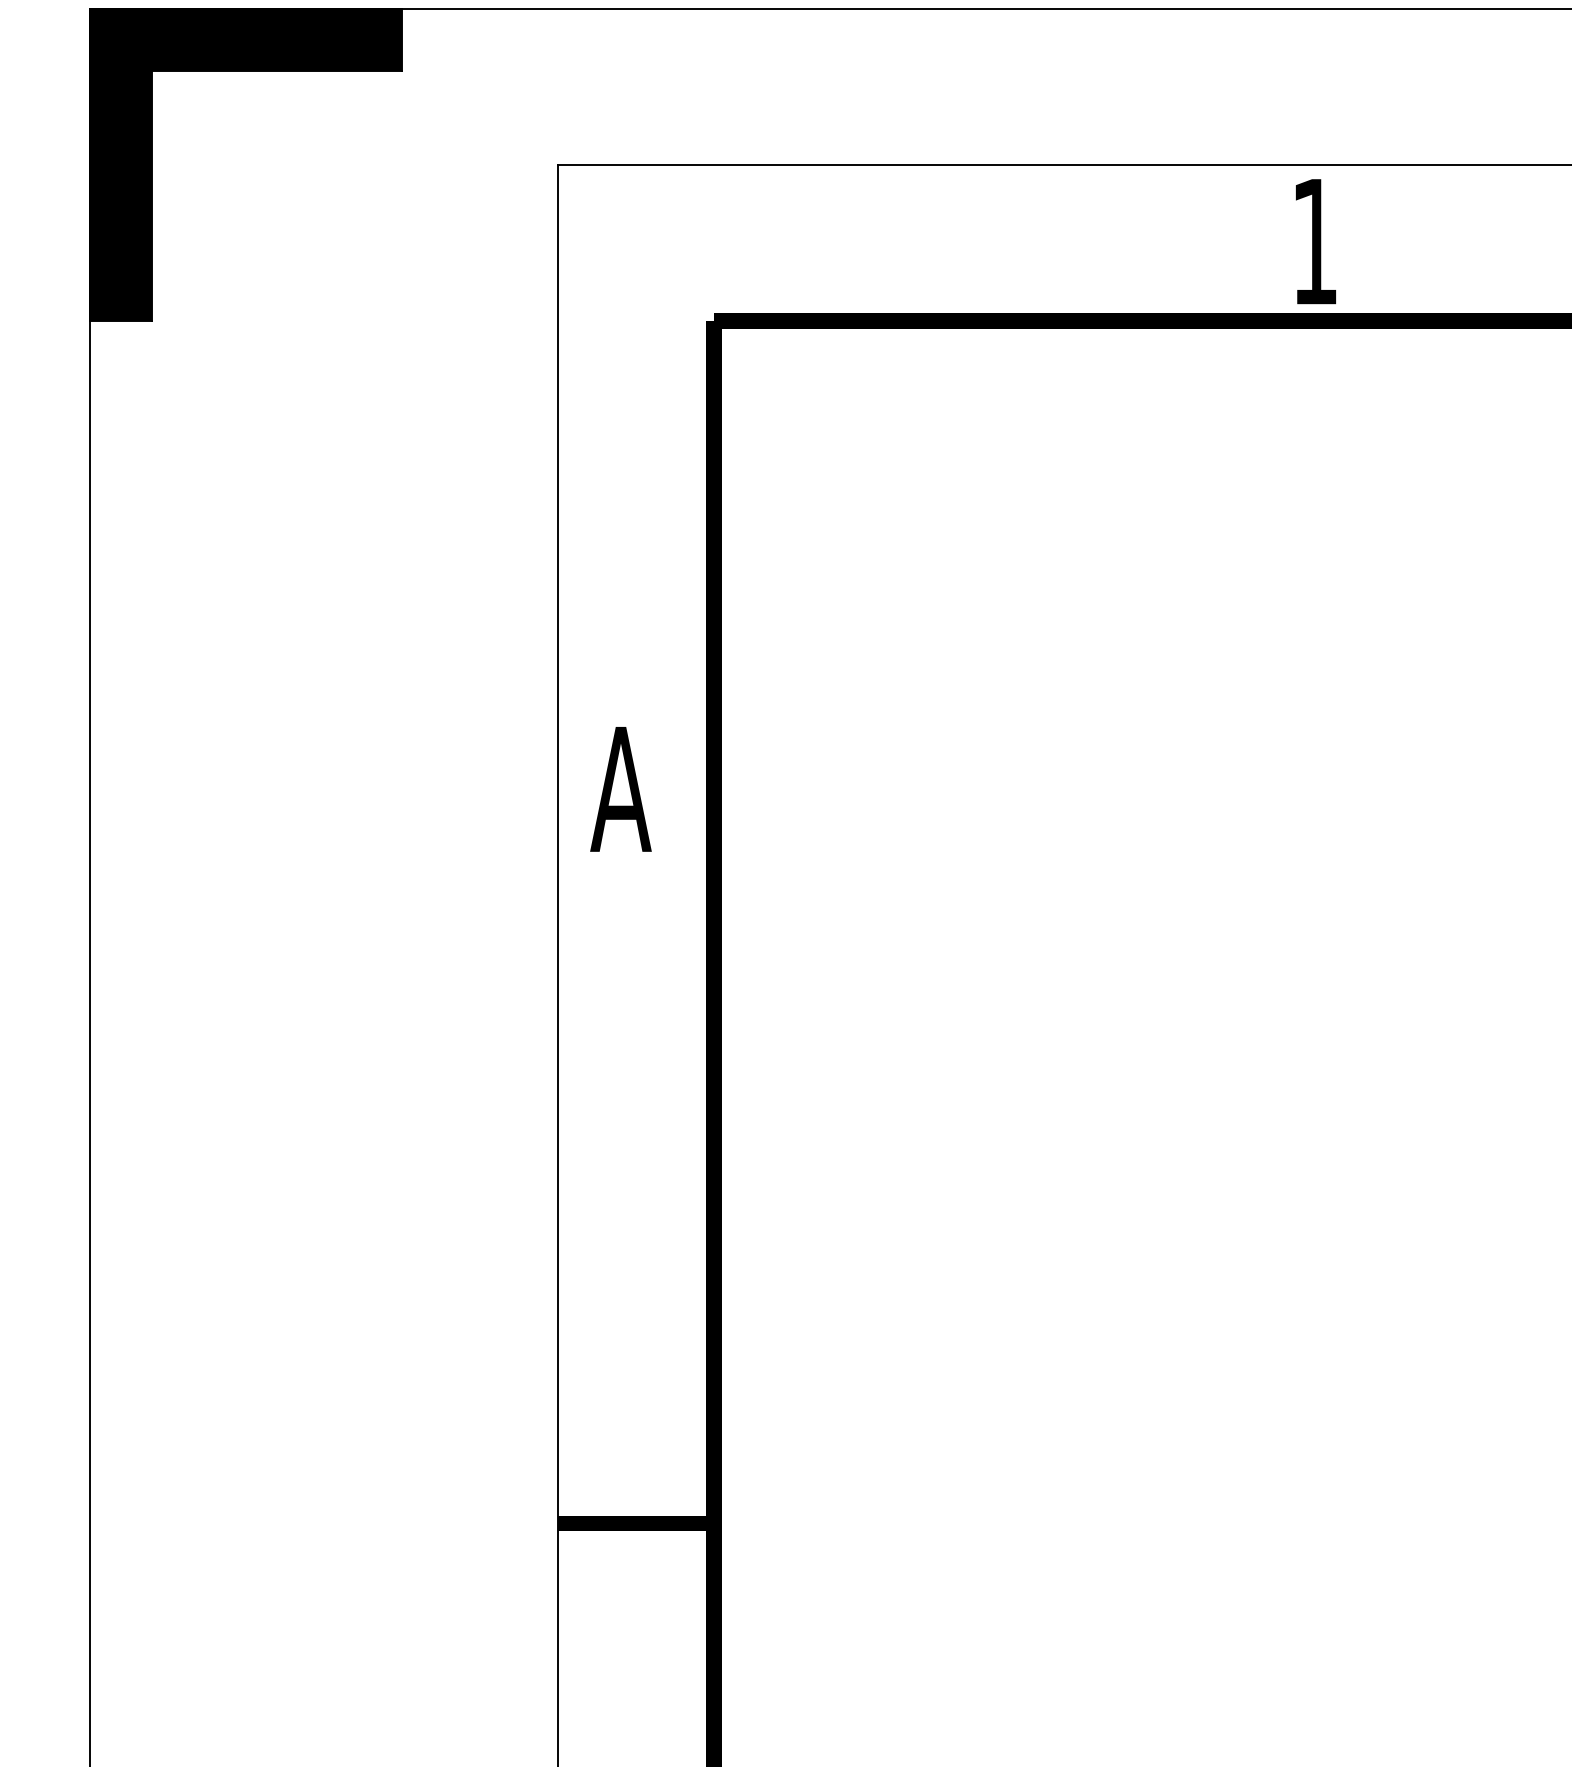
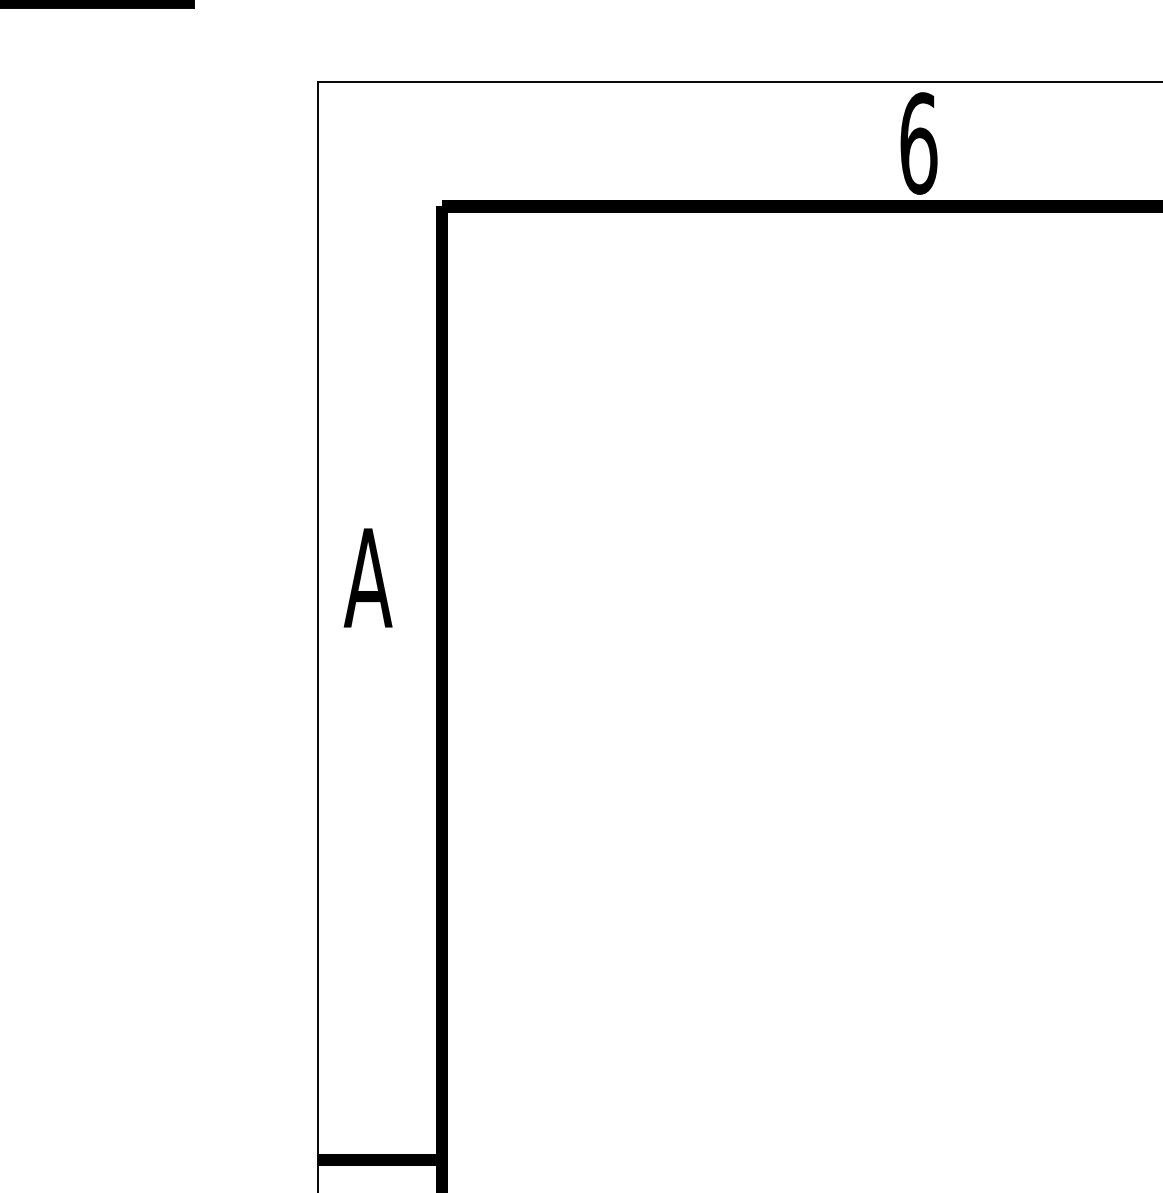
text: (1315, 241) -> (919, 143), 1 -> 6

